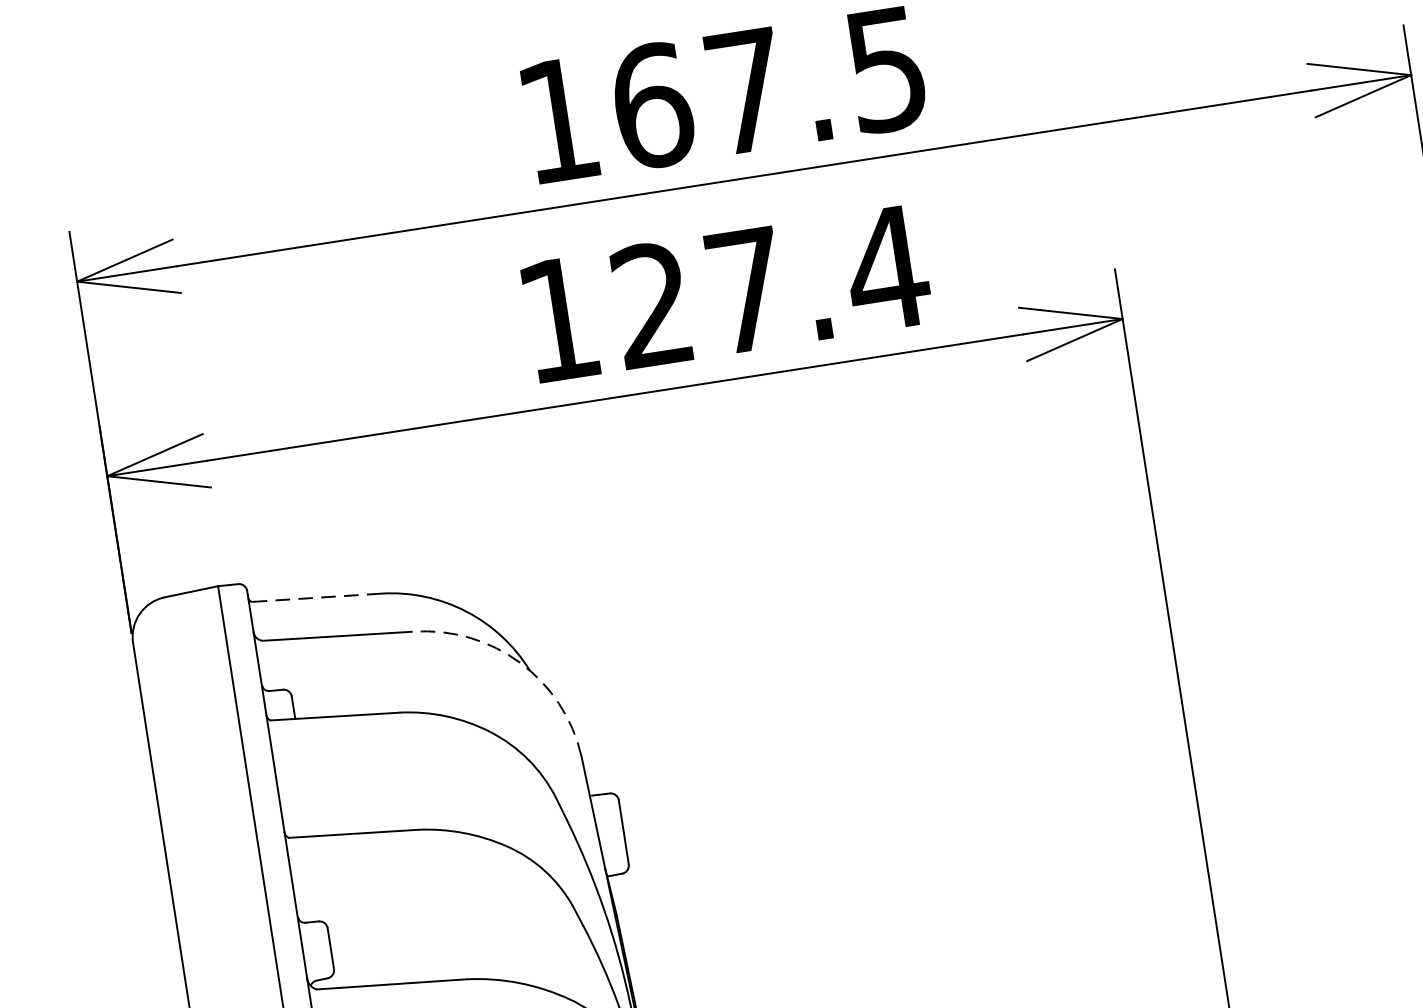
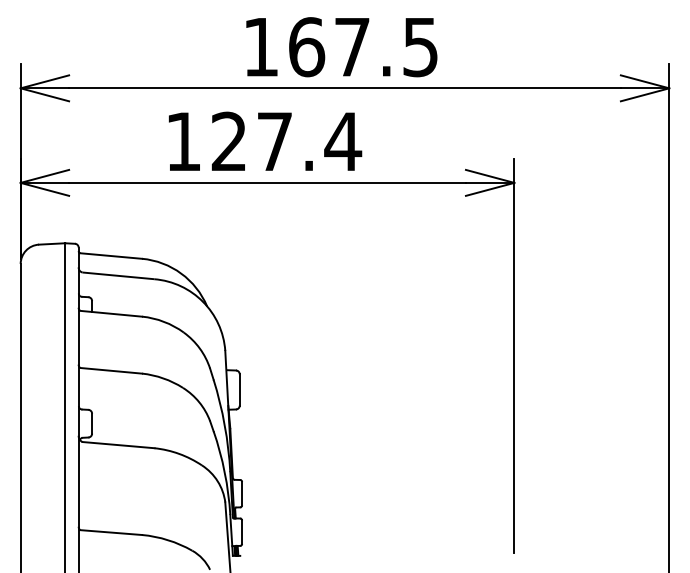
text: (726, 290) -> (265, 140), moved
line: (317, 598) -> (111, 256), dashed -> solid
arc: (521, 661) -> (203, 301), dashed -> solid

